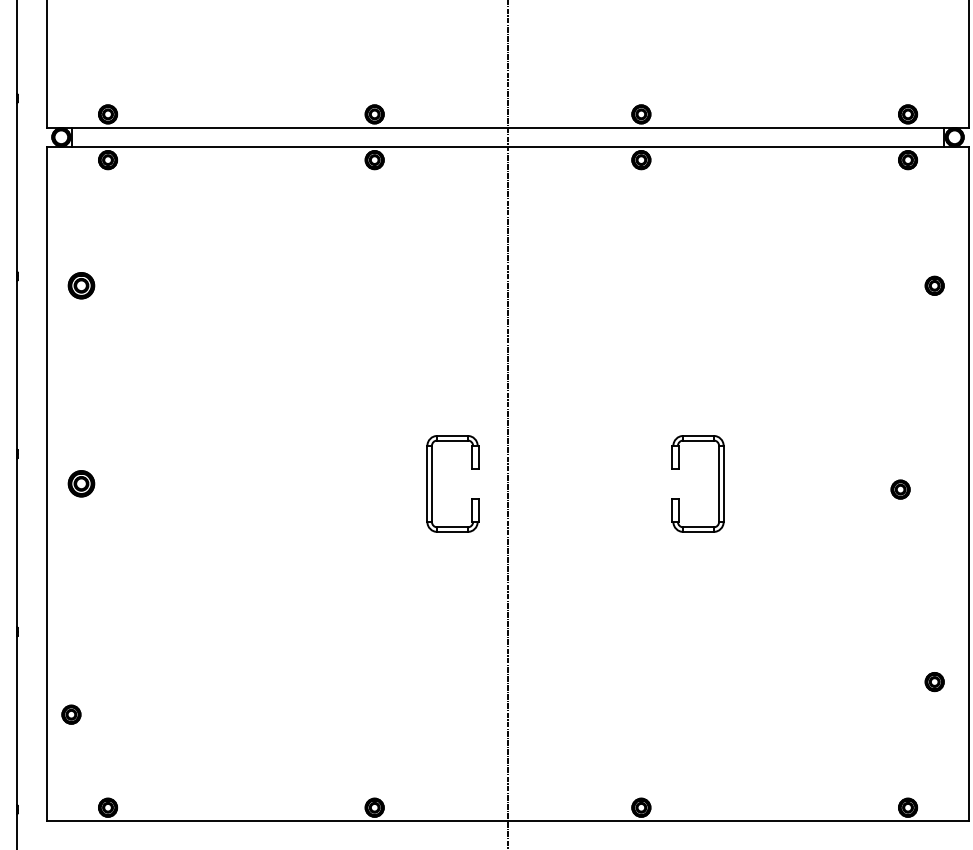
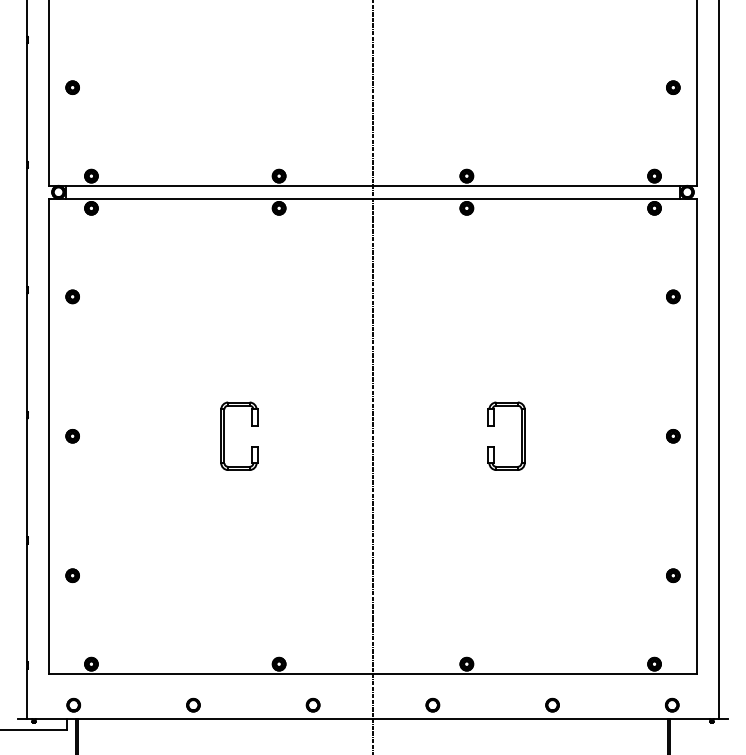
part: (81, 285) -> (72, 296), size x0.71
part: (470, 470) -> (251, 426), moved
part: (81, 484) -> (72, 436), size x0.71
part: (900, 489) -> (673, 436), moved
part: (71, 714) -> (72, 575), moved

